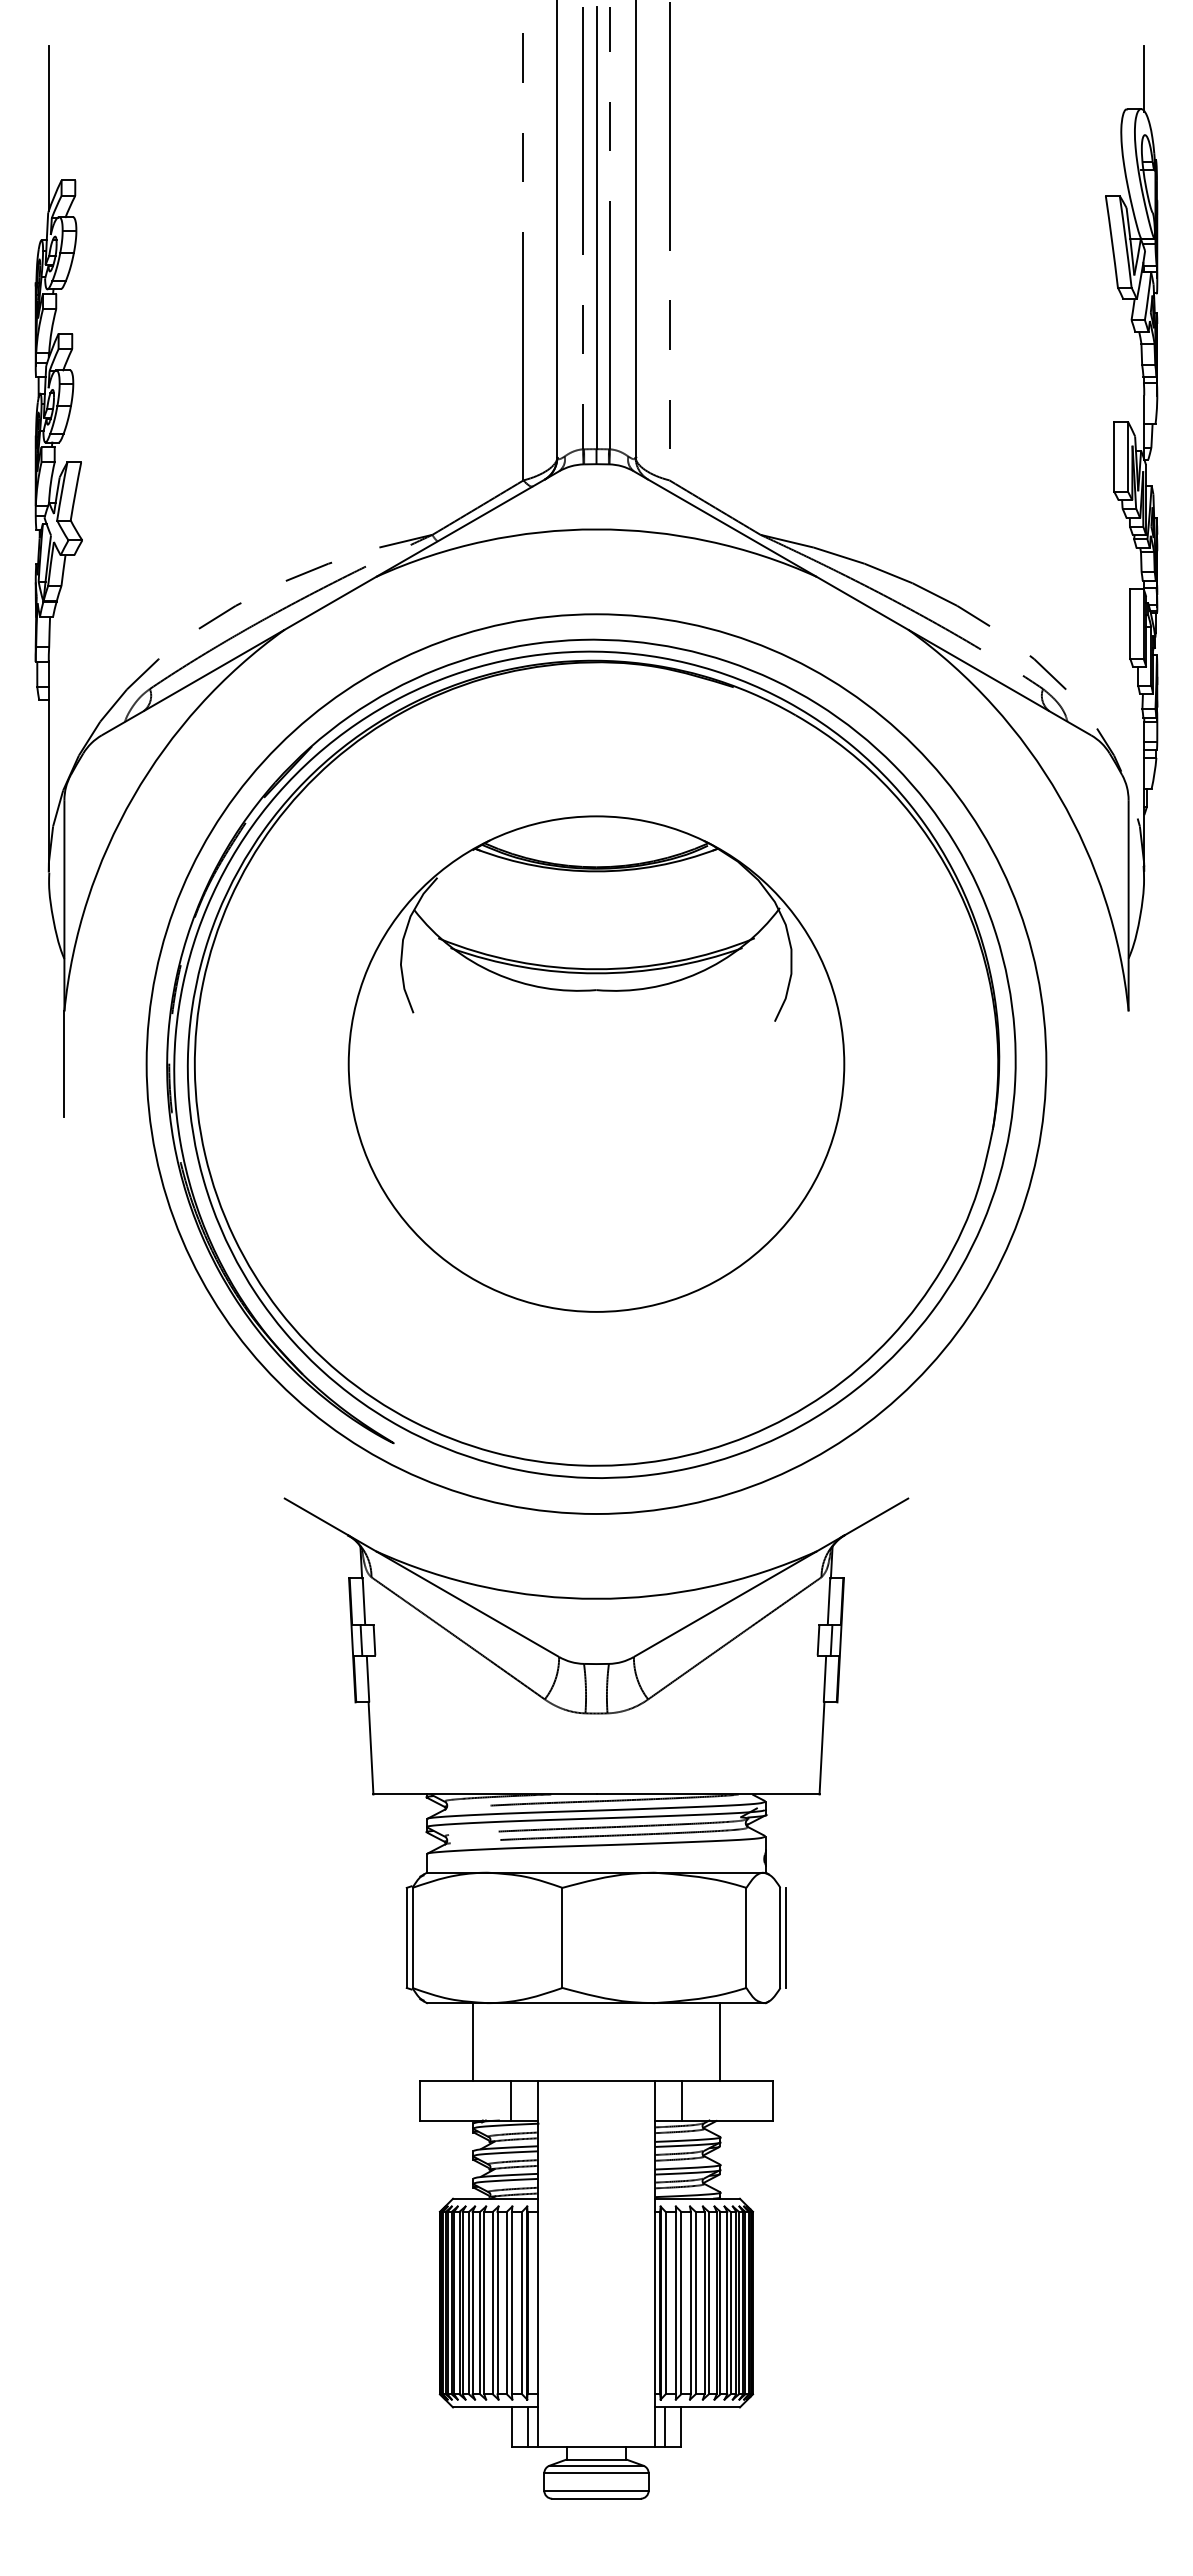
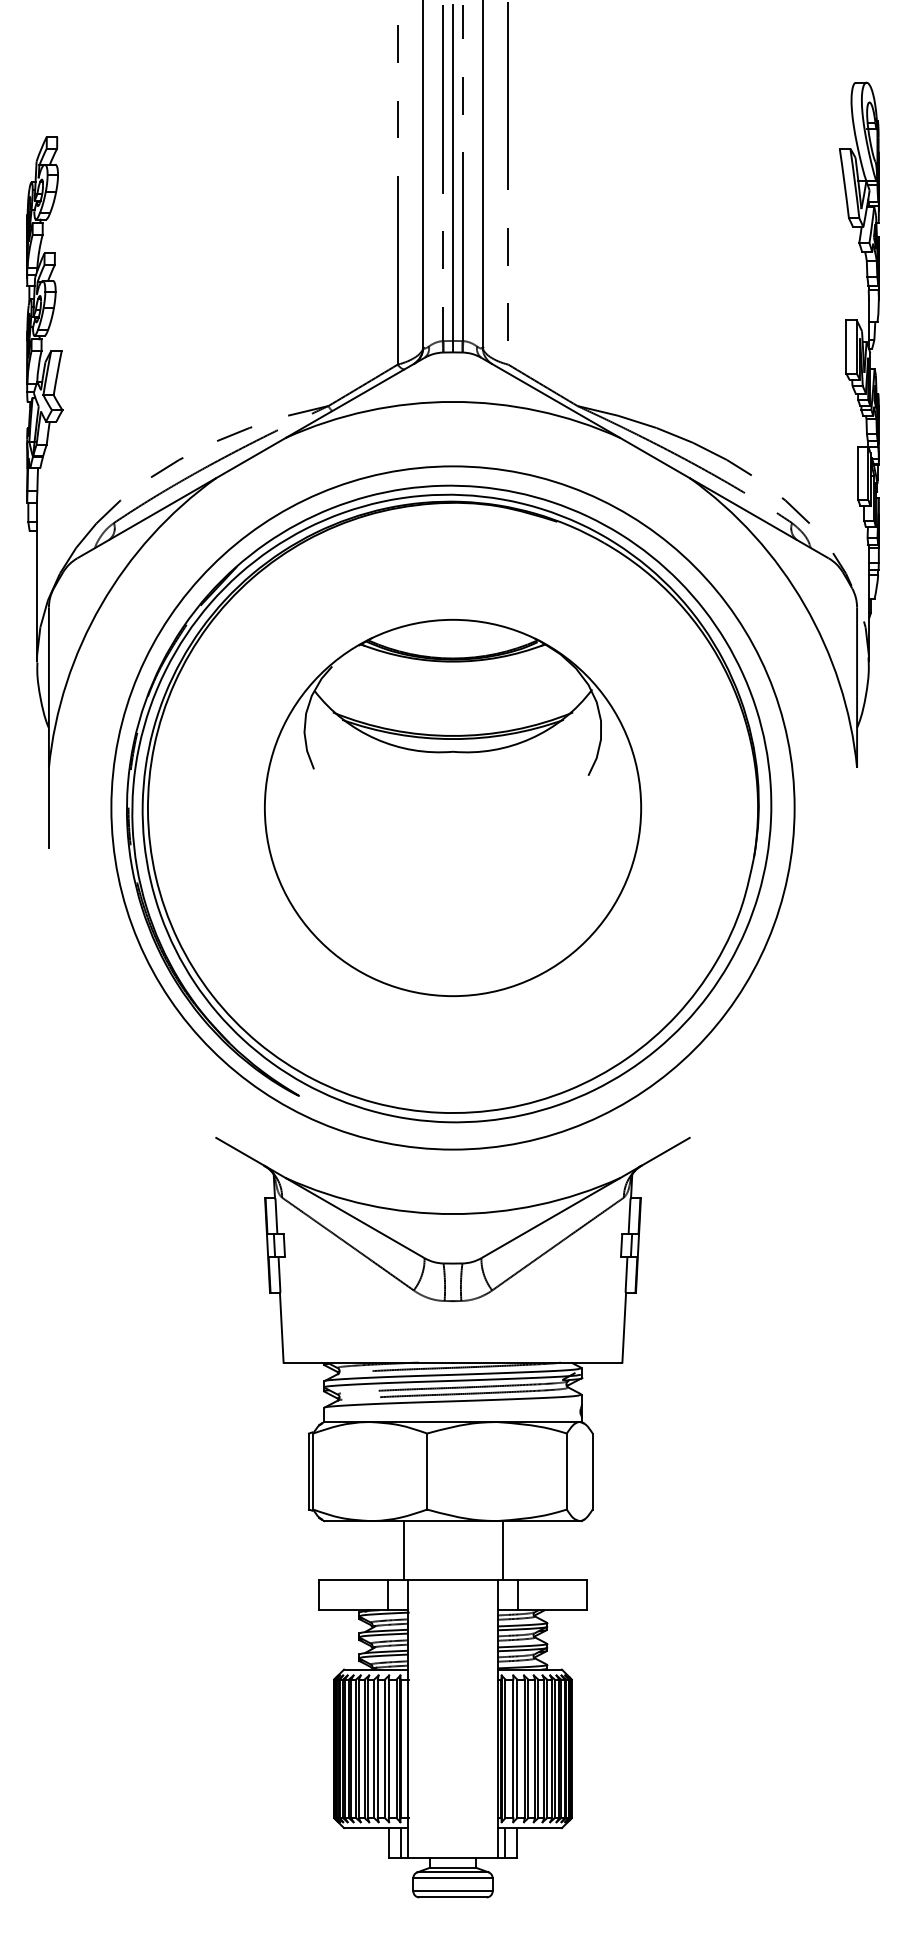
line: (1144, 78) -> (869, 59), removed
line: (48, 128) -> (36, 97), removed
line: (786, 1937) -> (597, 1471), removed
line: (472, 2042) -> (404, 1550), moved
line: (720, 2042) -> (503, 1550), moved

